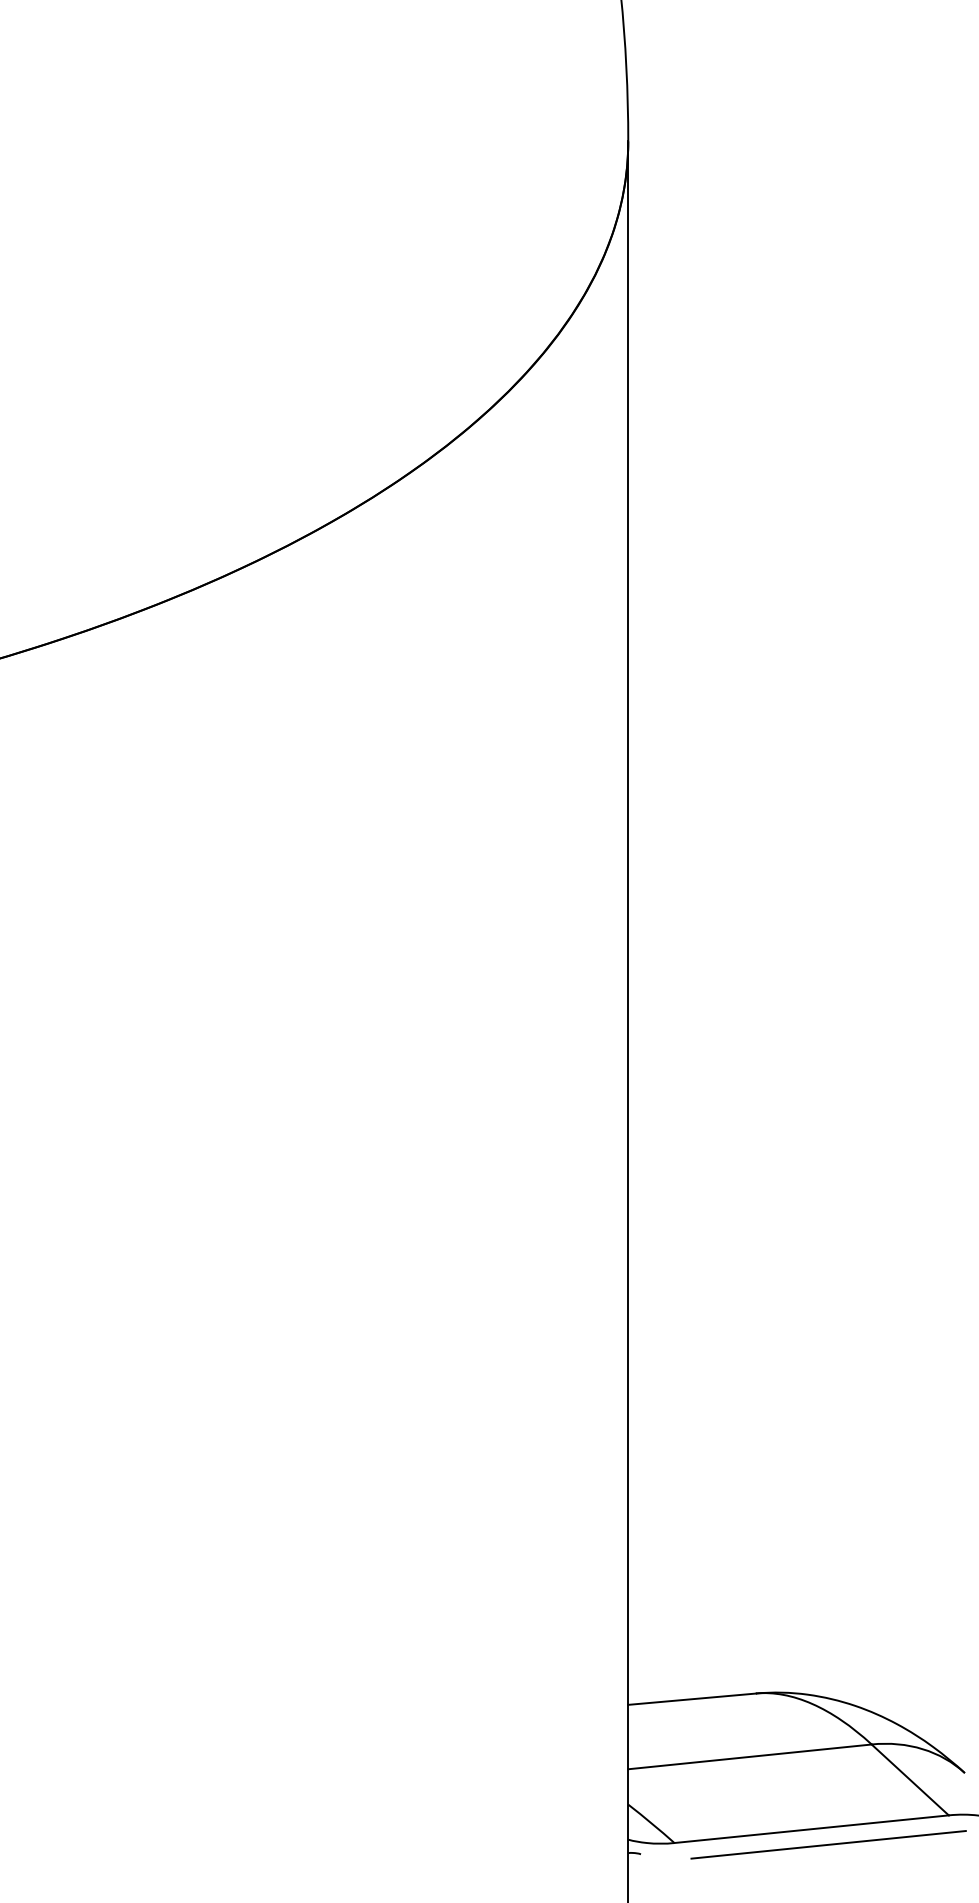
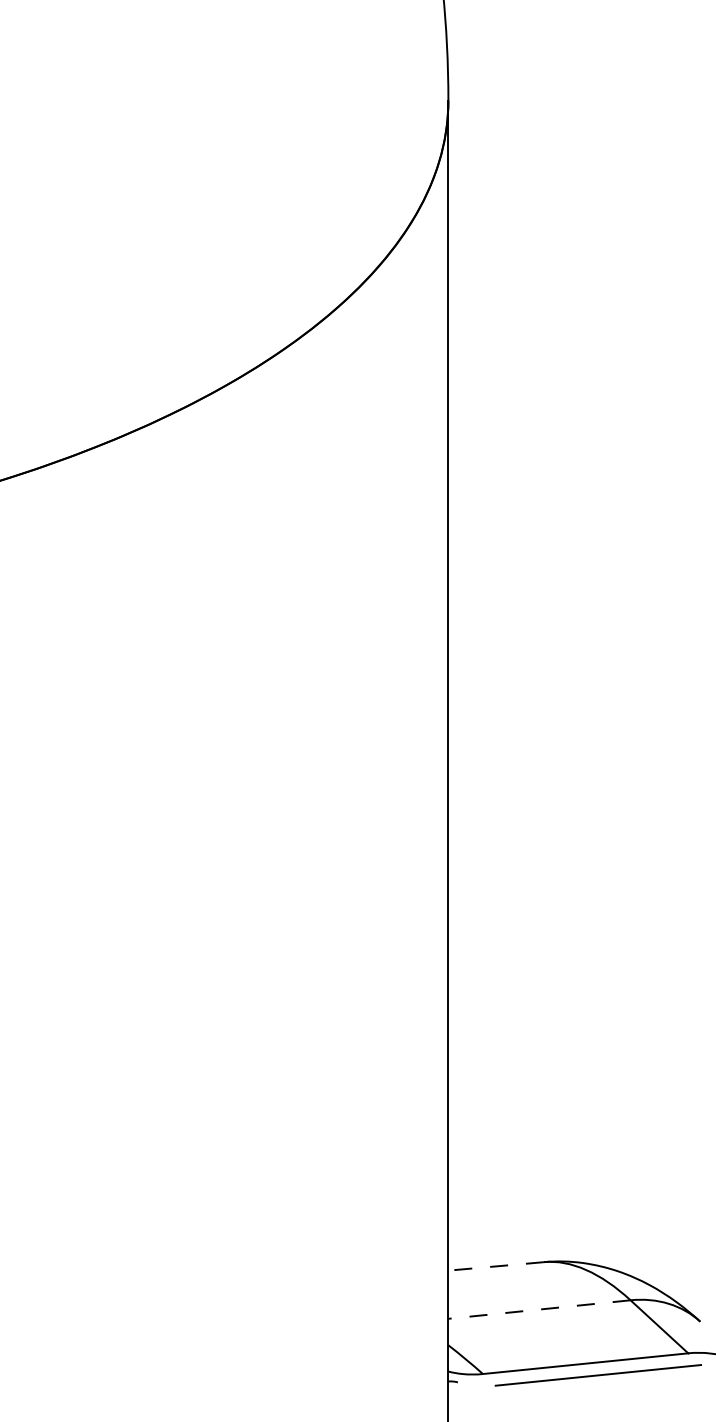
line: (691, 1699) -> (495, 1266), solid -> dashed
line: (749, 1756) -> (539, 1309), solid -> dashed

